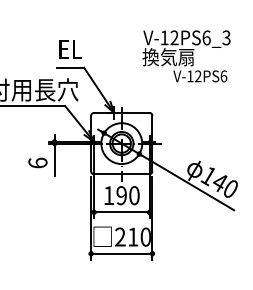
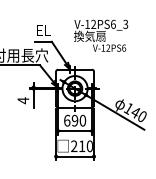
text: (187, 55) -> (101, 35), moved
text: (38, 162) -> (23, 100), 6 -> 4
text: (109, 195) -> (67, 120), 190 -> 690

